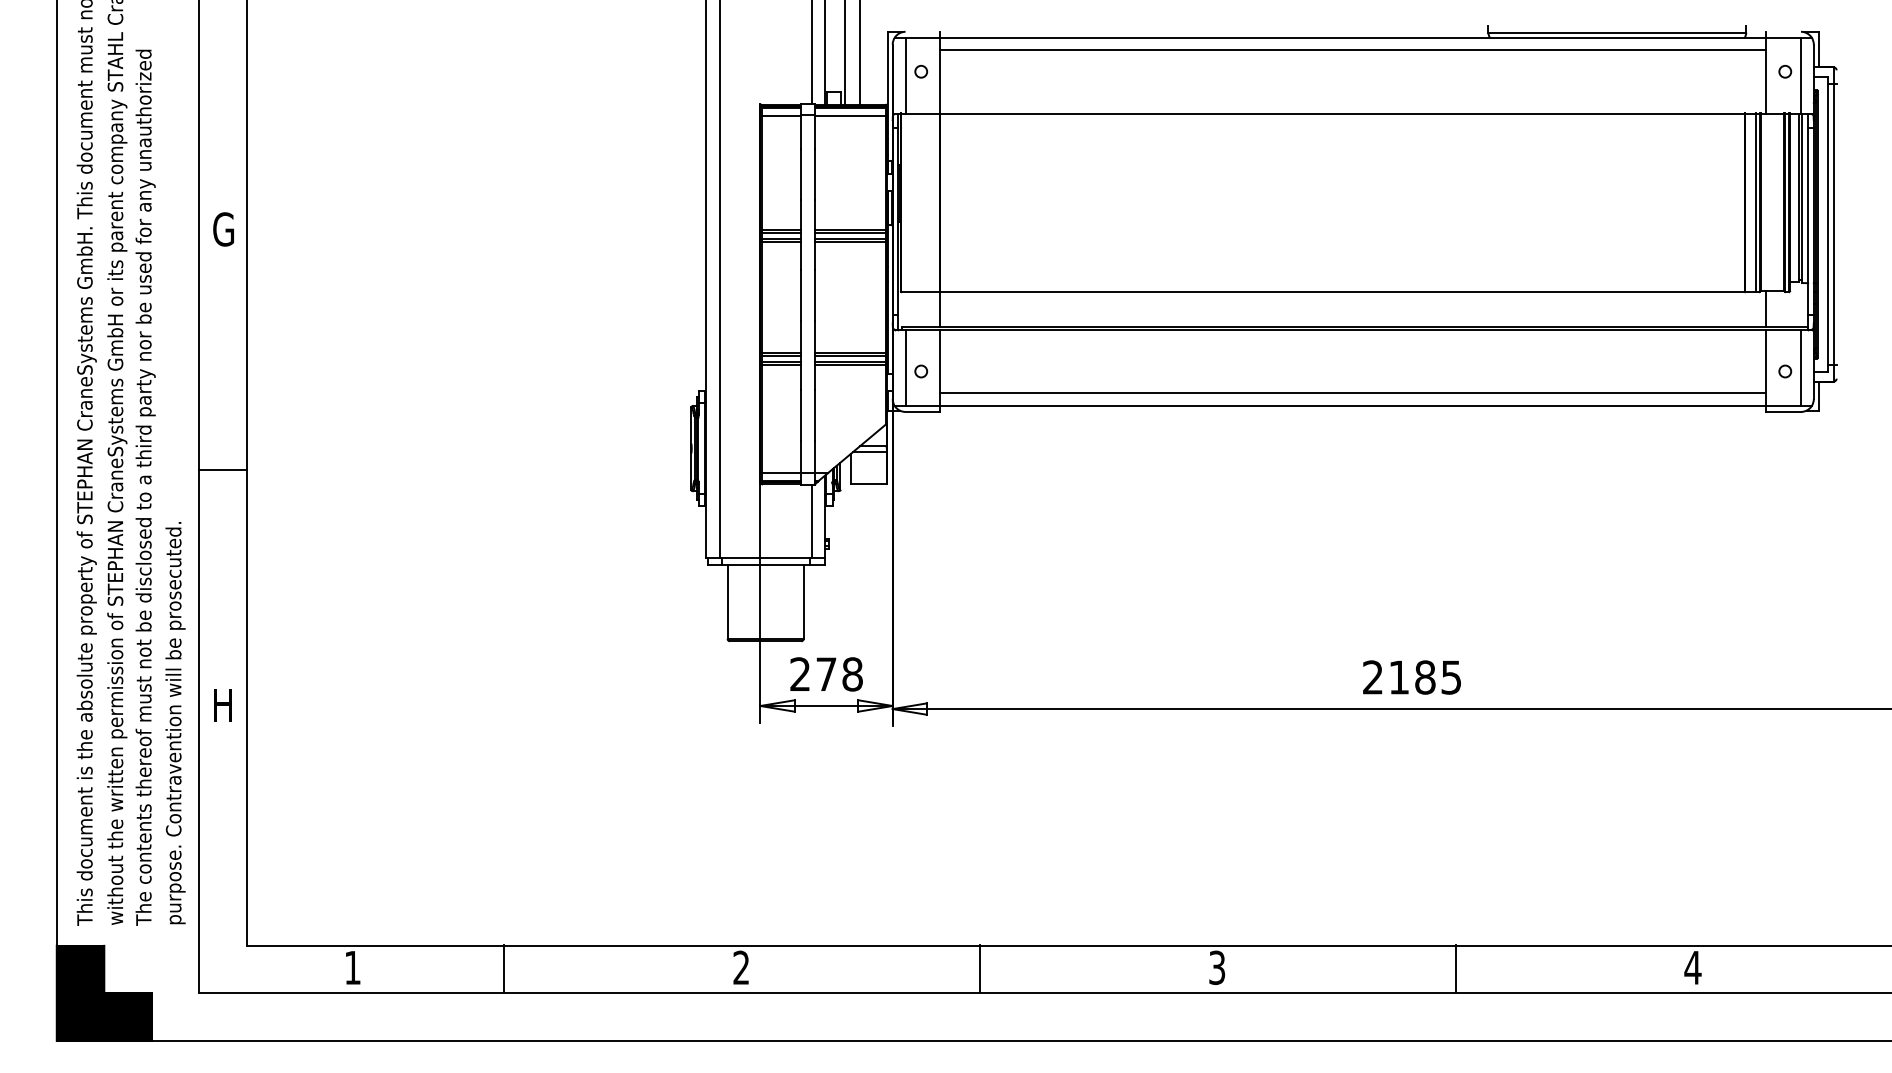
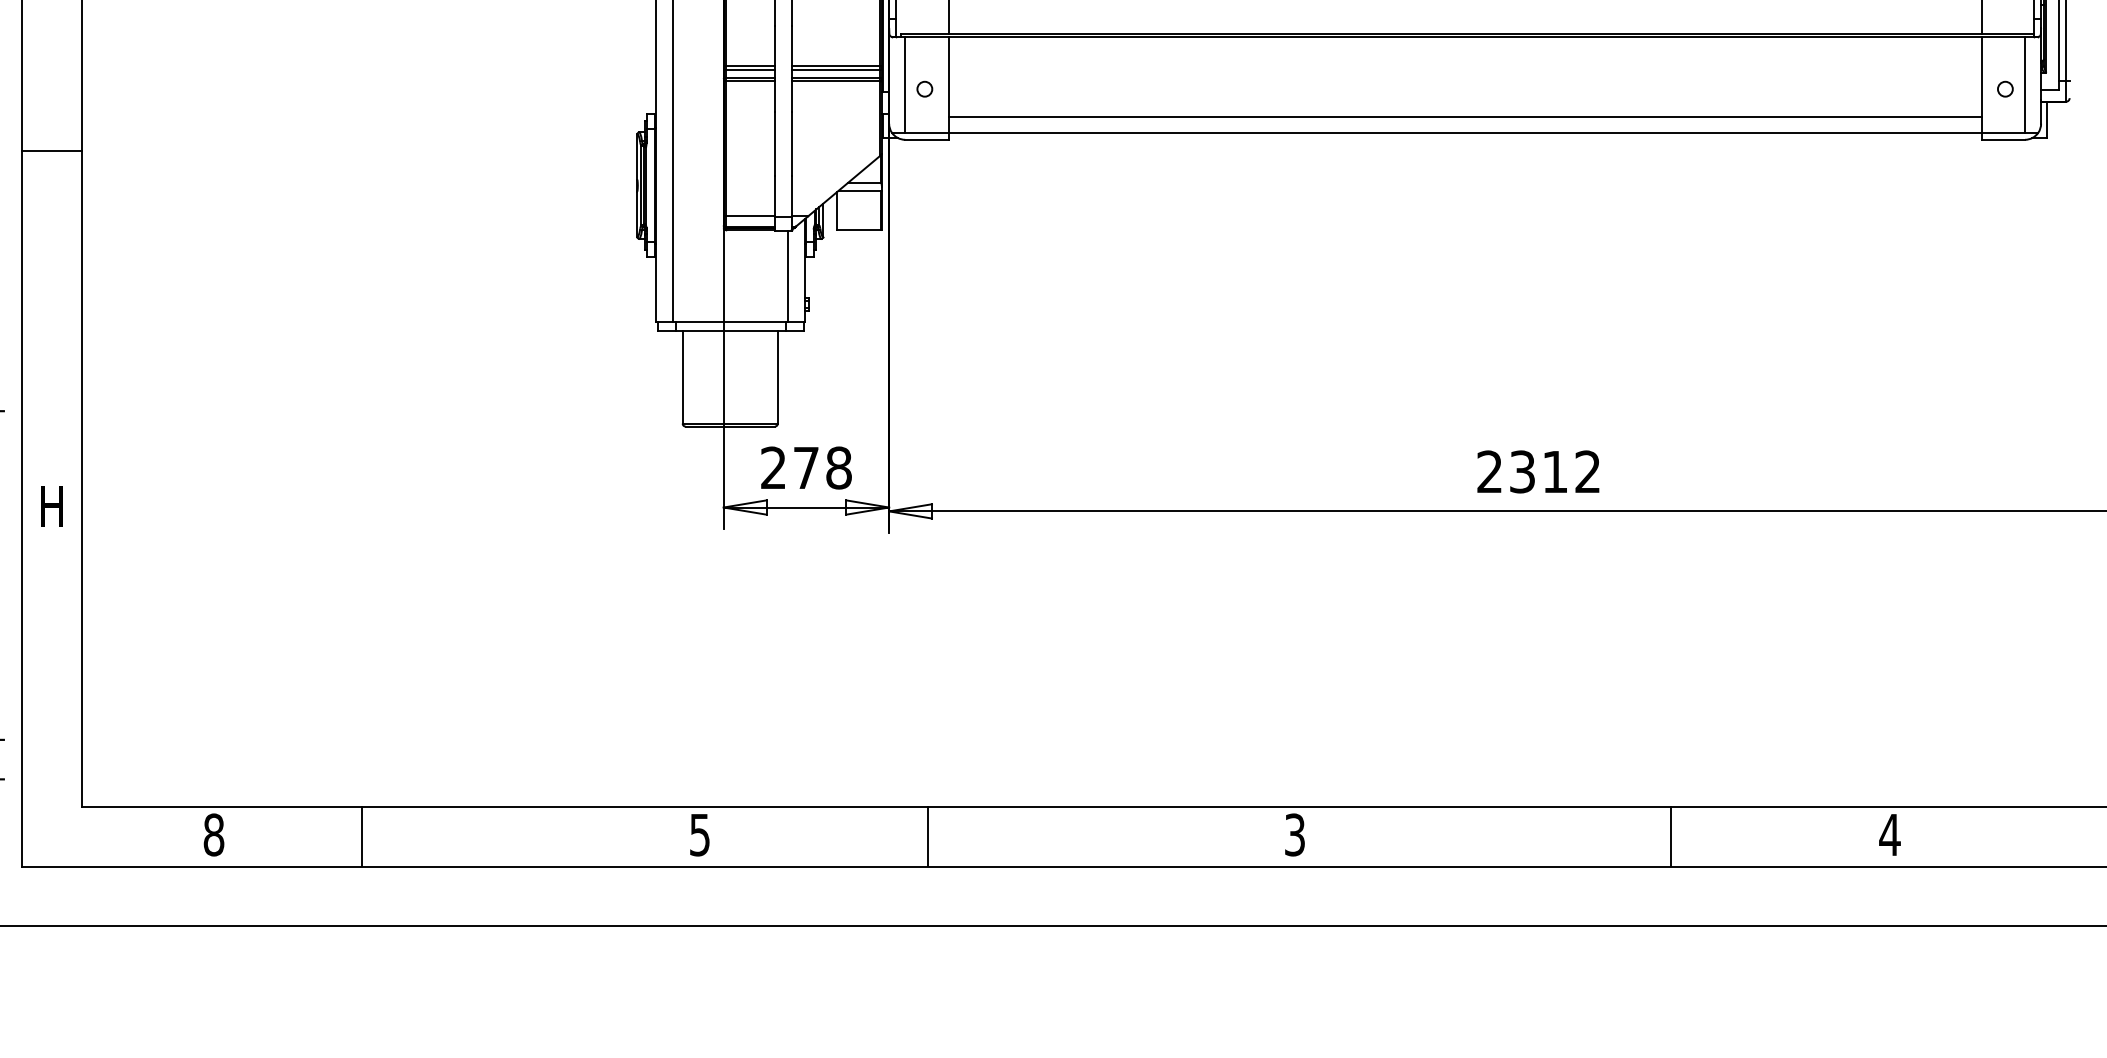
line: (223, 470) -> (52, 151), moved
text: (1424, 677) -> (1554, 471), 2185 -> 2312
text: (352, 967) -> (213, 834), 1 -> 8
text: (741, 967) -> (700, 834), 2 -> 5
line: (503, 968) -> (361, 835), moved
line: (979, 968) -> (927, 835), moved
line: (1455, 968) -> (1670, 835), moved

